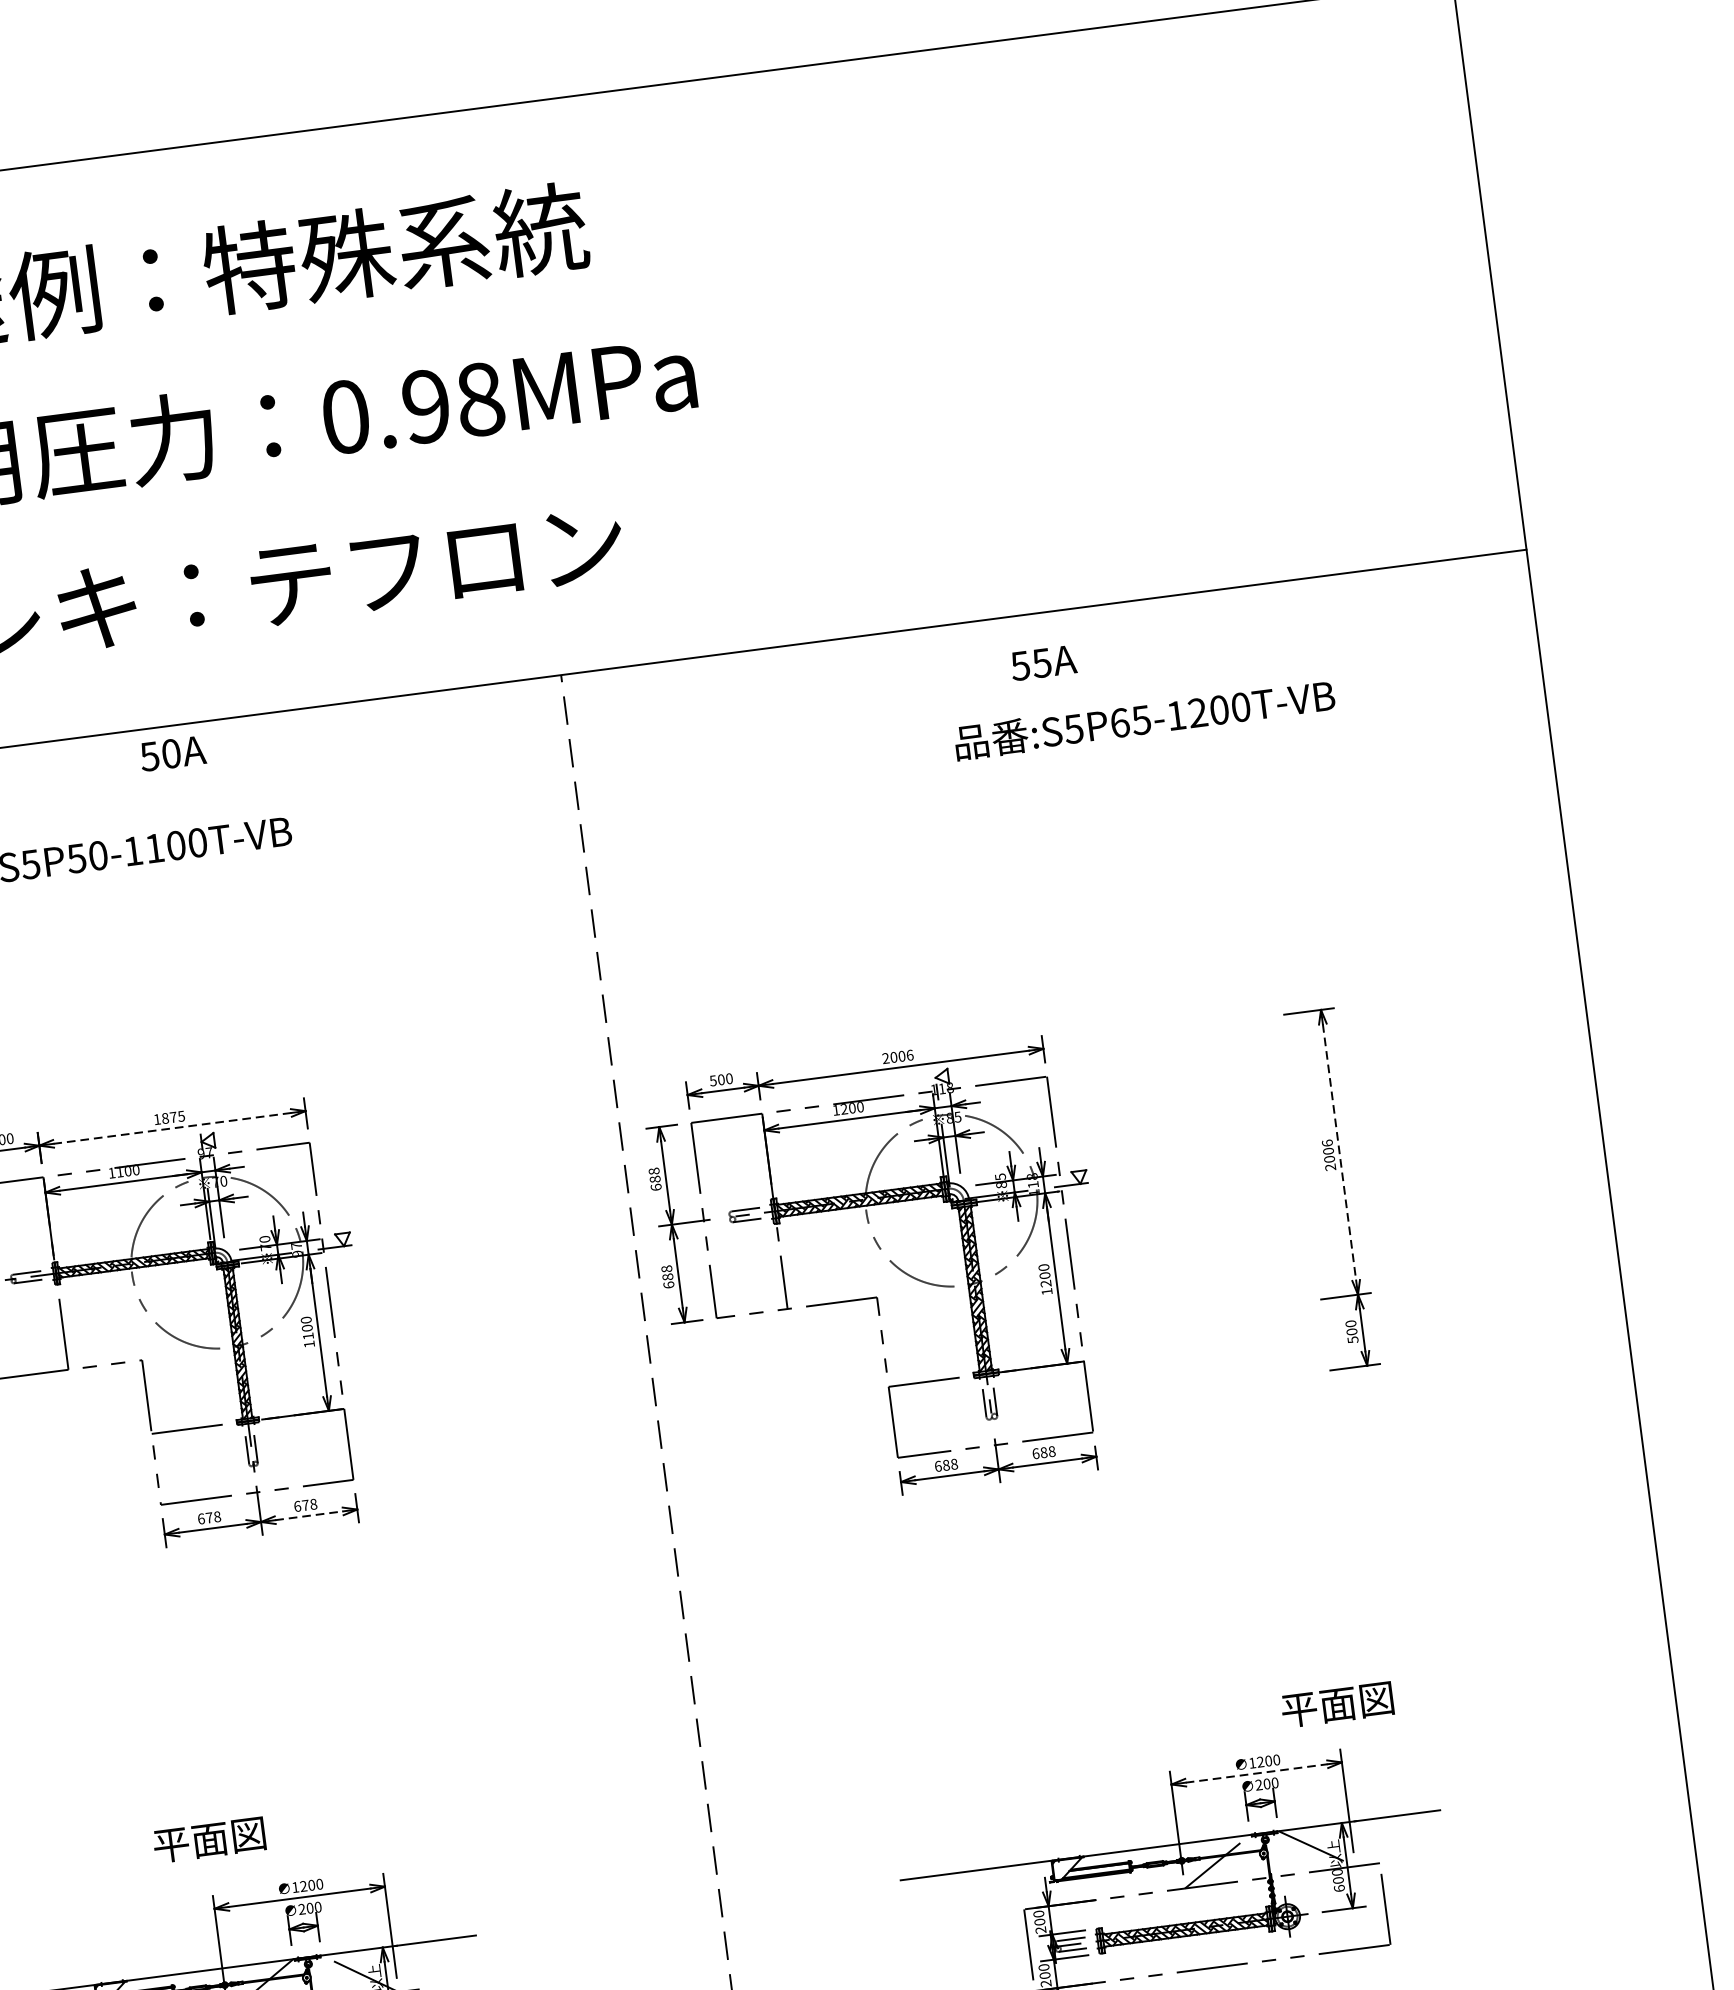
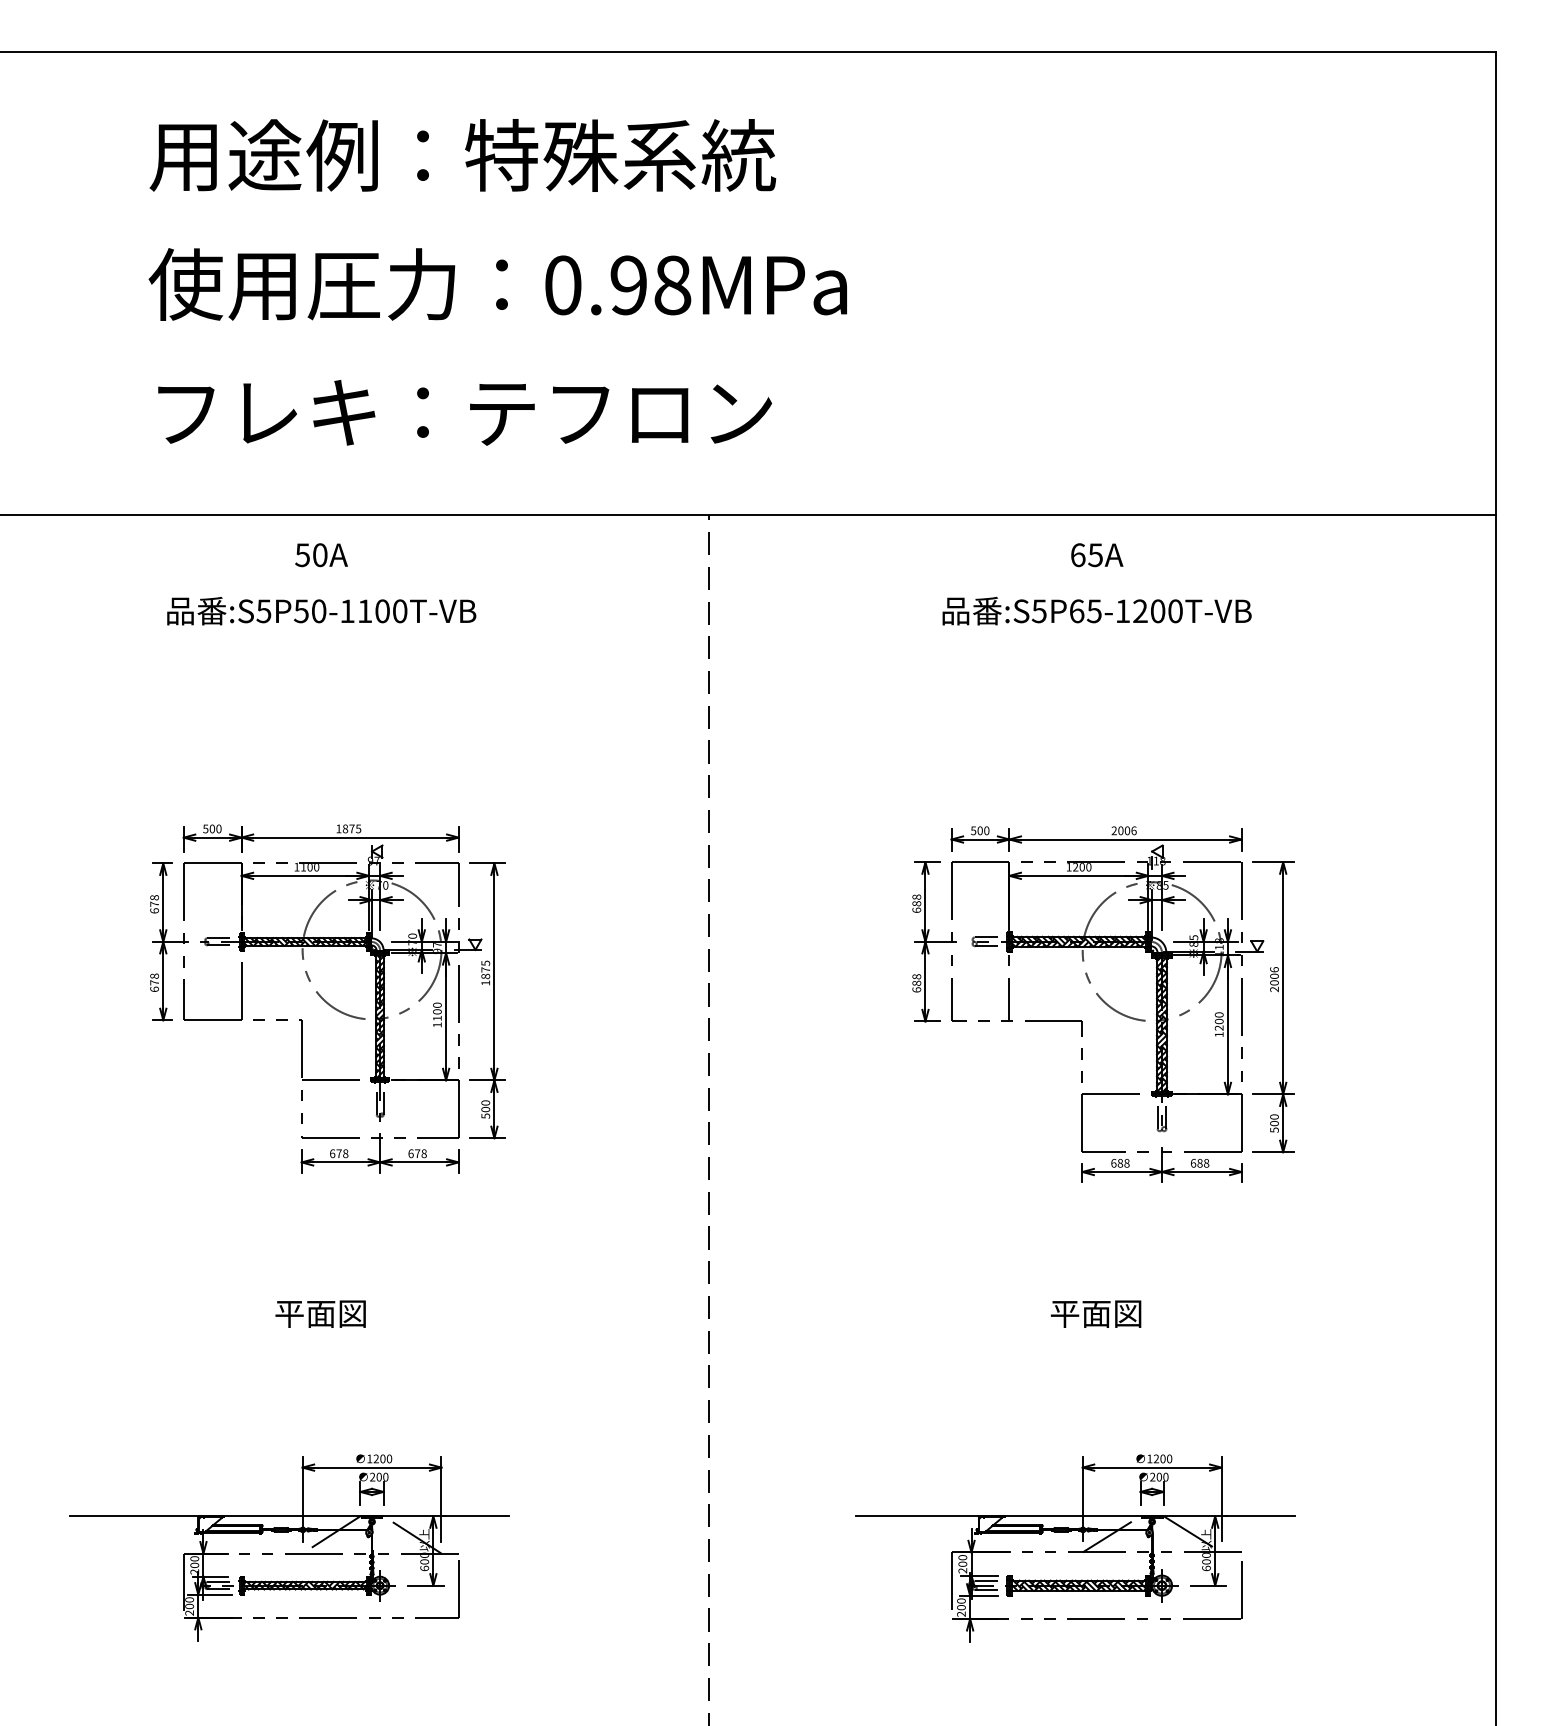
text: (1019, 666) -> (1077, 555), 55A -> 65A
text: (1143, 718) -> (1096, 610), moved
text: (172, 753) -> (321, 555), moved
line: (172, 1128) -> (350, 837), dashed -> solid
line: (1339, 1152) -> (1283, 978), dashed -> solid
part: (891, 1264) -> (1097, 996), moved
part: (366, 1306) -> (487, 1000), added
line: (309, 1515) -> (419, 1162), dashed -> solid
text: (1336, 1704) -> (1095, 1313), moved
line: (1257, 1773) -> (1152, 1467), dashed -> solid
text: (209, 1839) -> (320, 1313), moved

